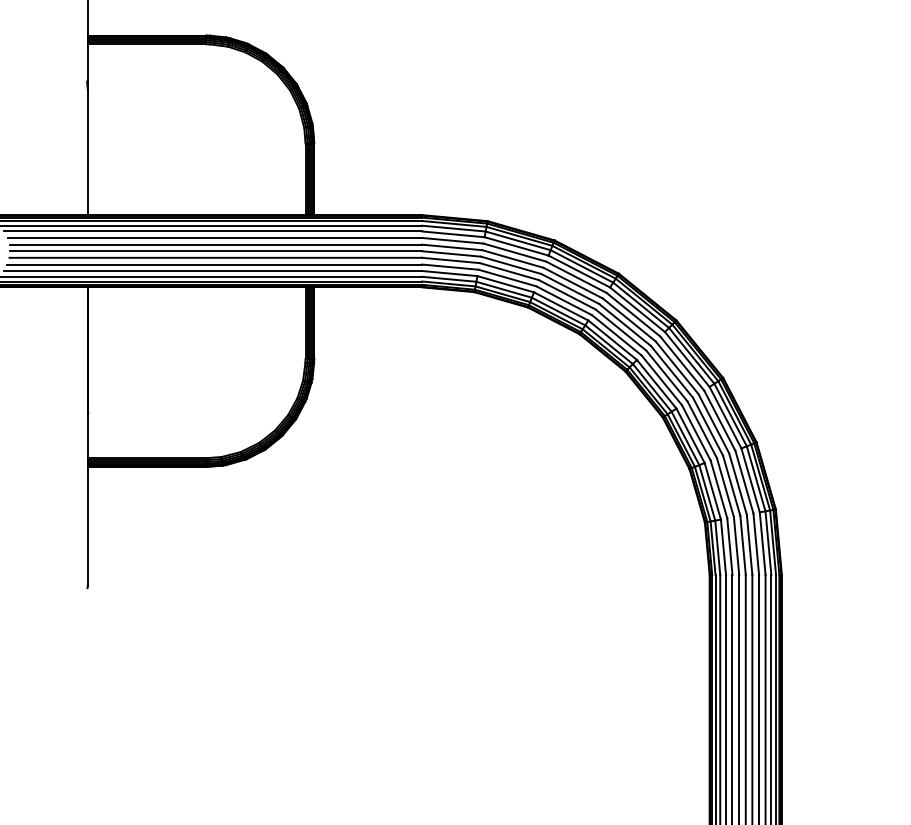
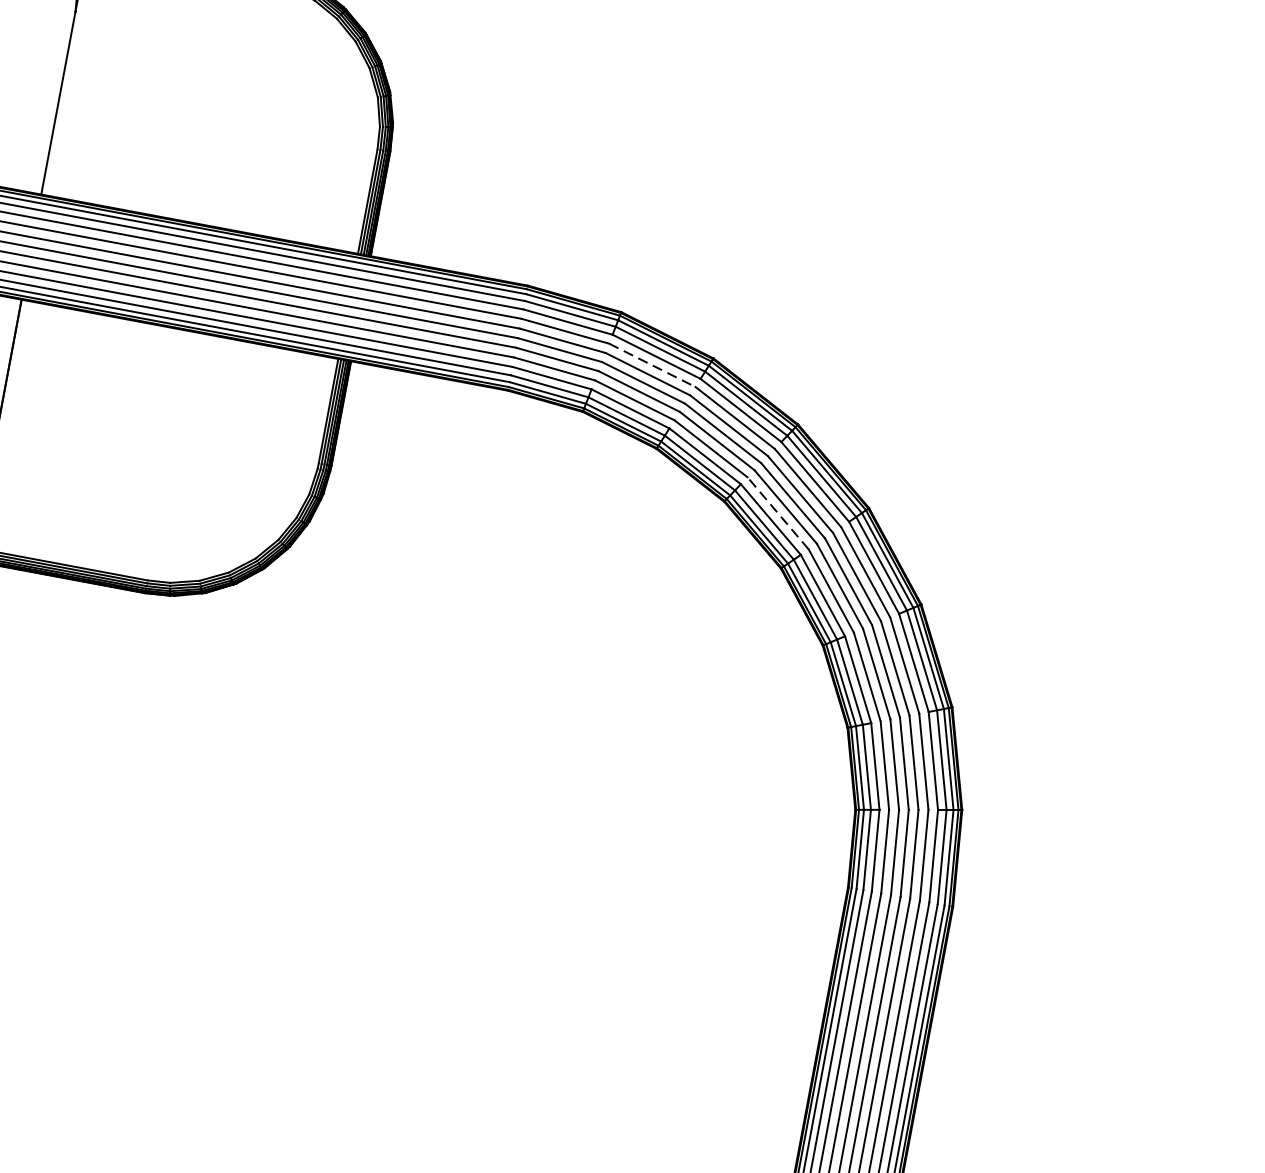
line: (514, 252) -> (651, 365), solid -> dashed
line: (616, 335) -> (777, 513), solid -> dashed

